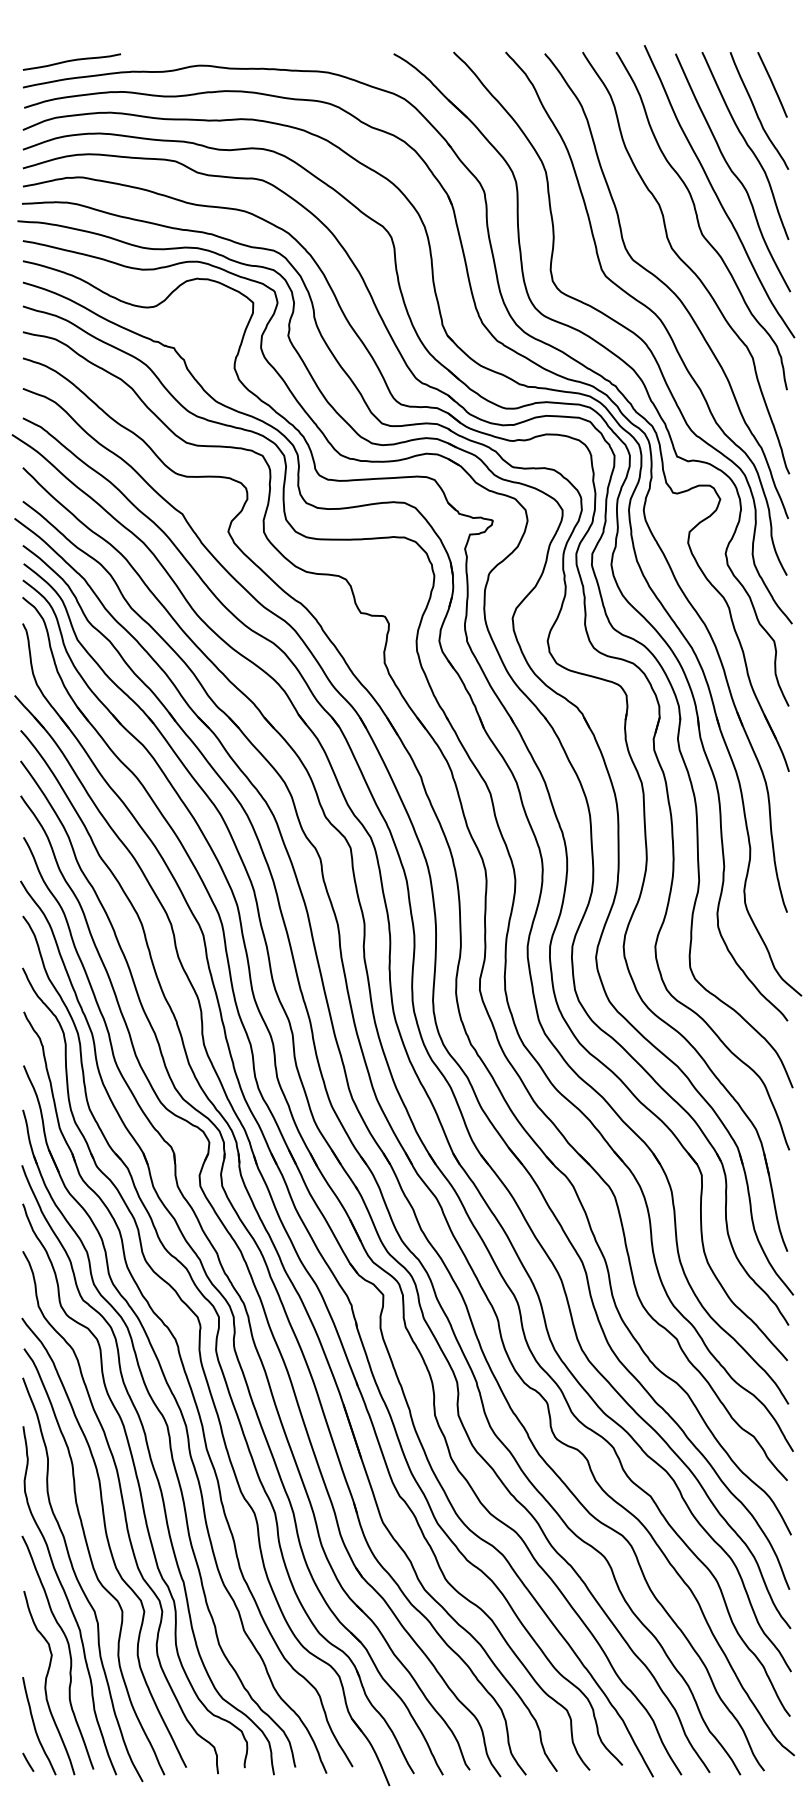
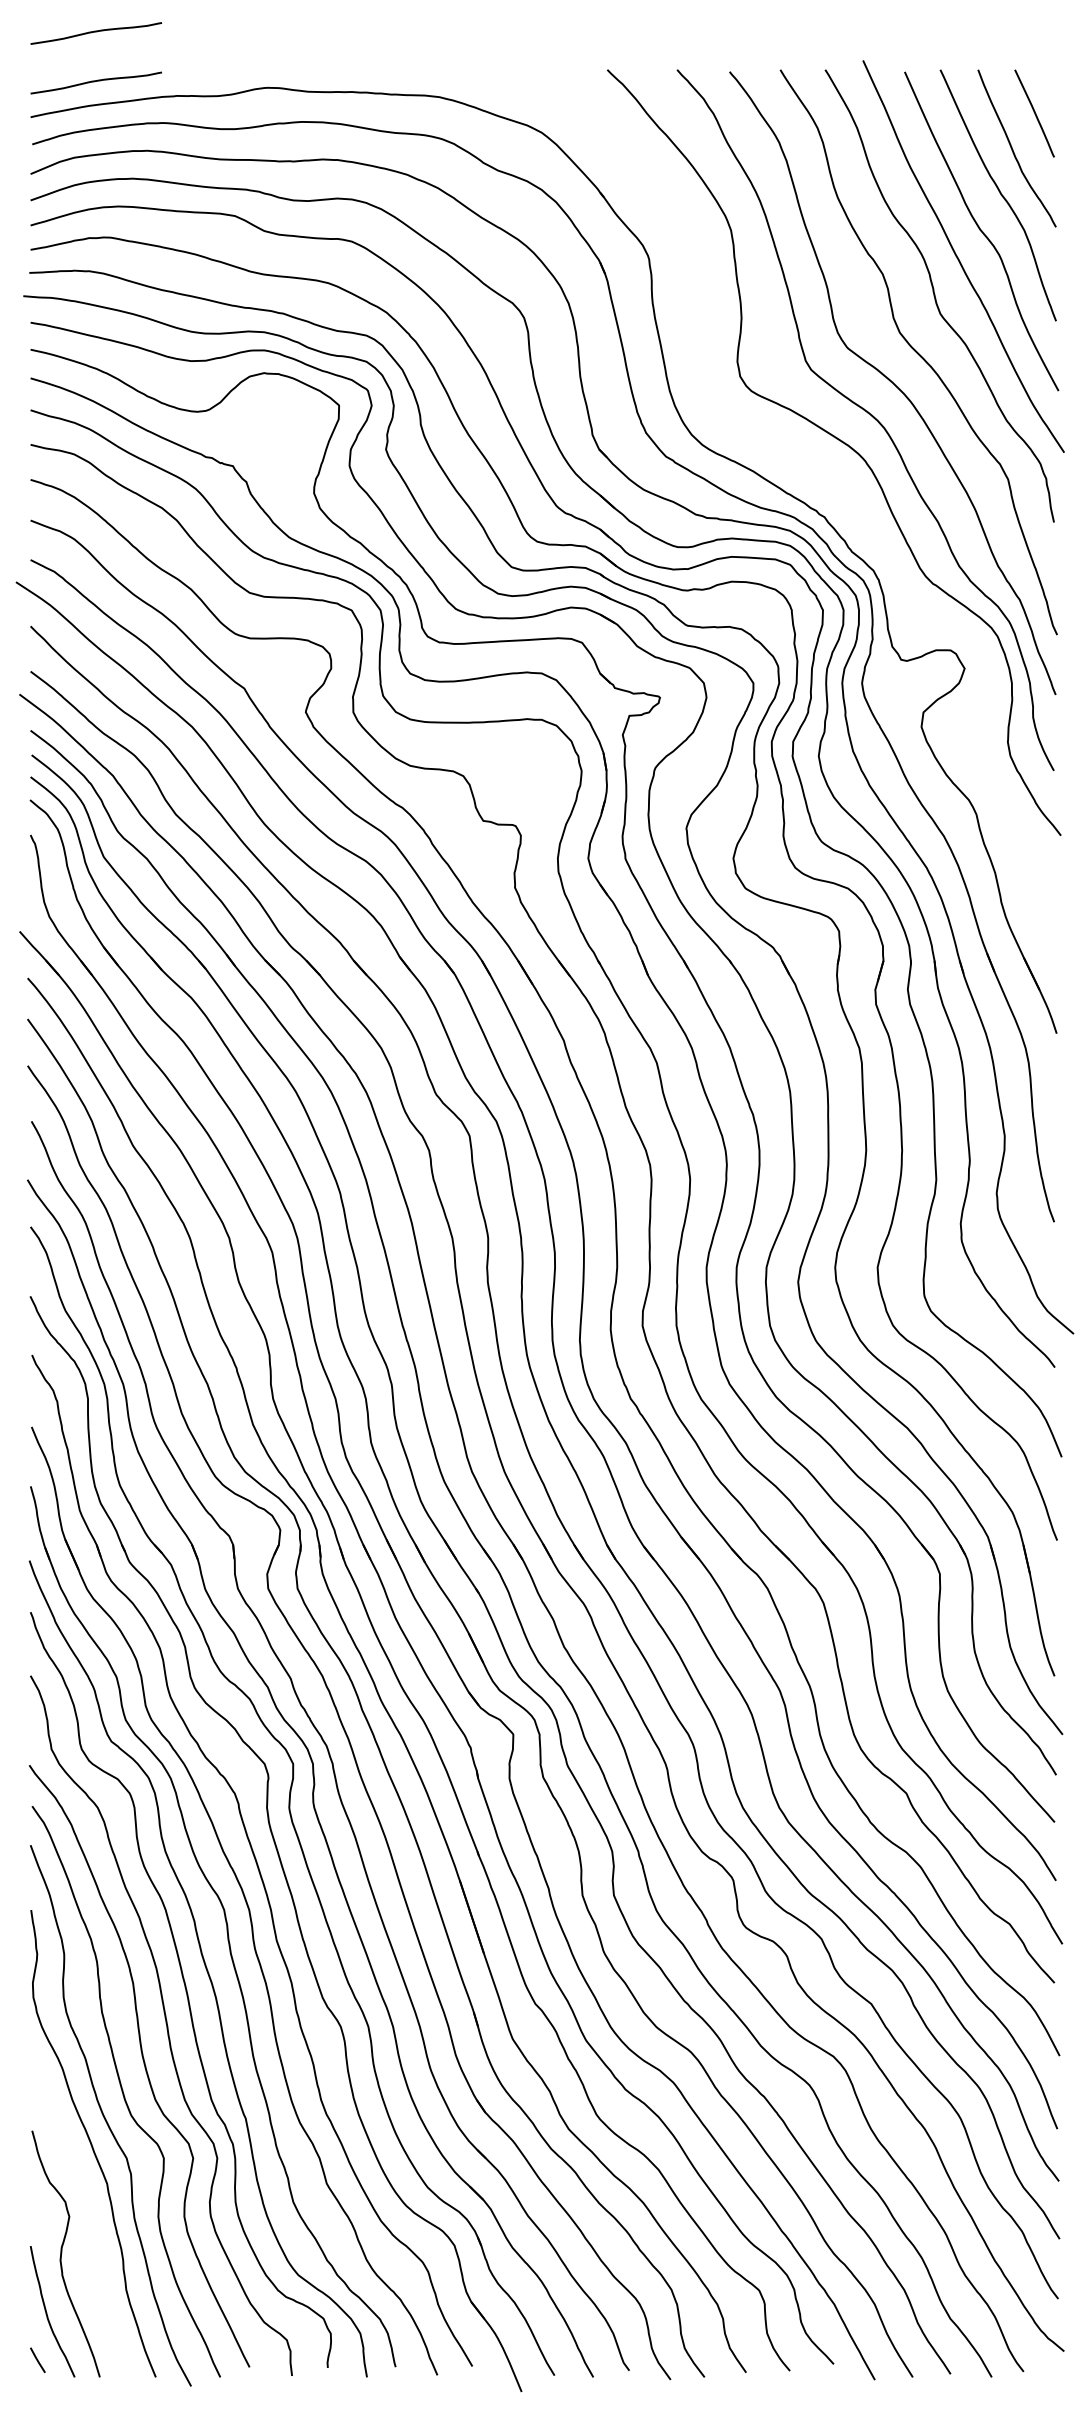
curve: (71, 24) -> (95, 32), added
part: (612, 354) -> (820, 474), removed
curve: (68, 1650) -> (91, 2210), removed

